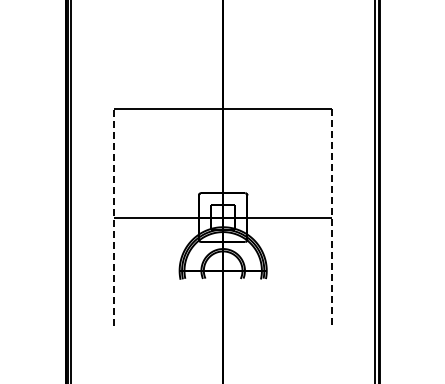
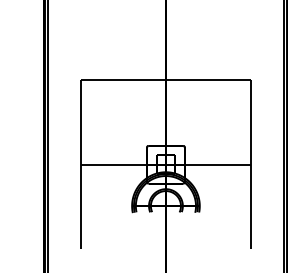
line: (114, 217) -> (81, 164), dashed -> solid
line: (332, 217) -> (250, 164), dashed -> solid

